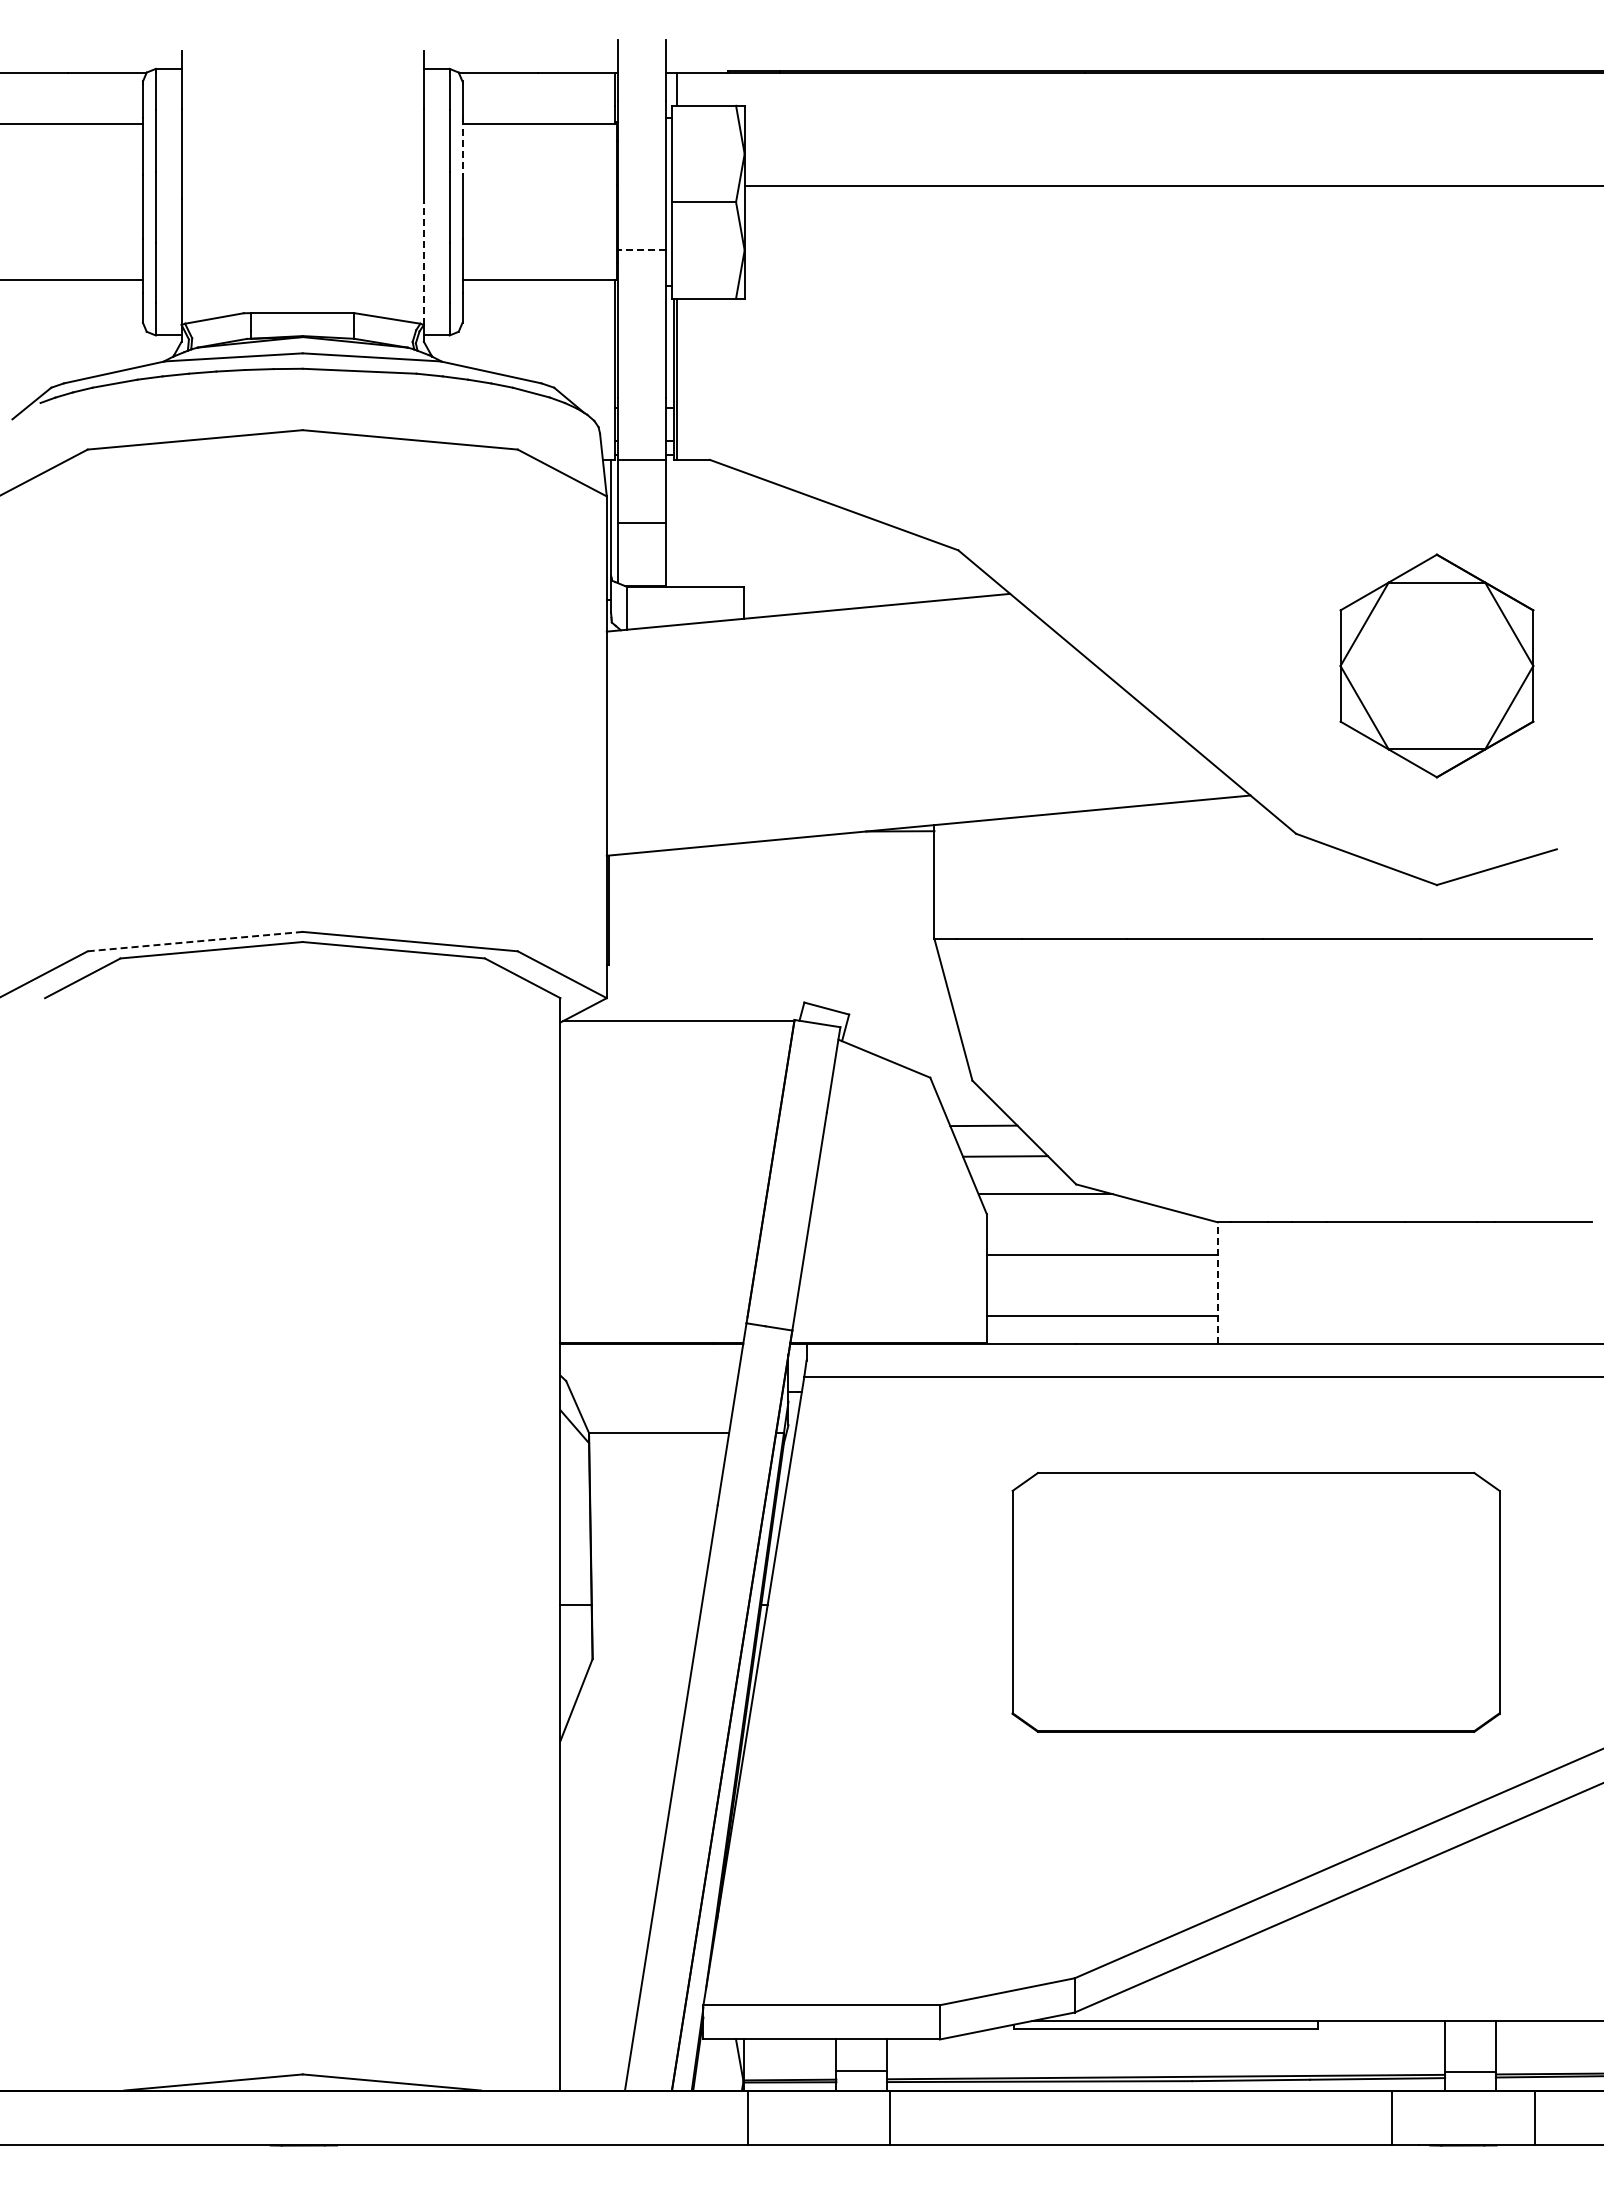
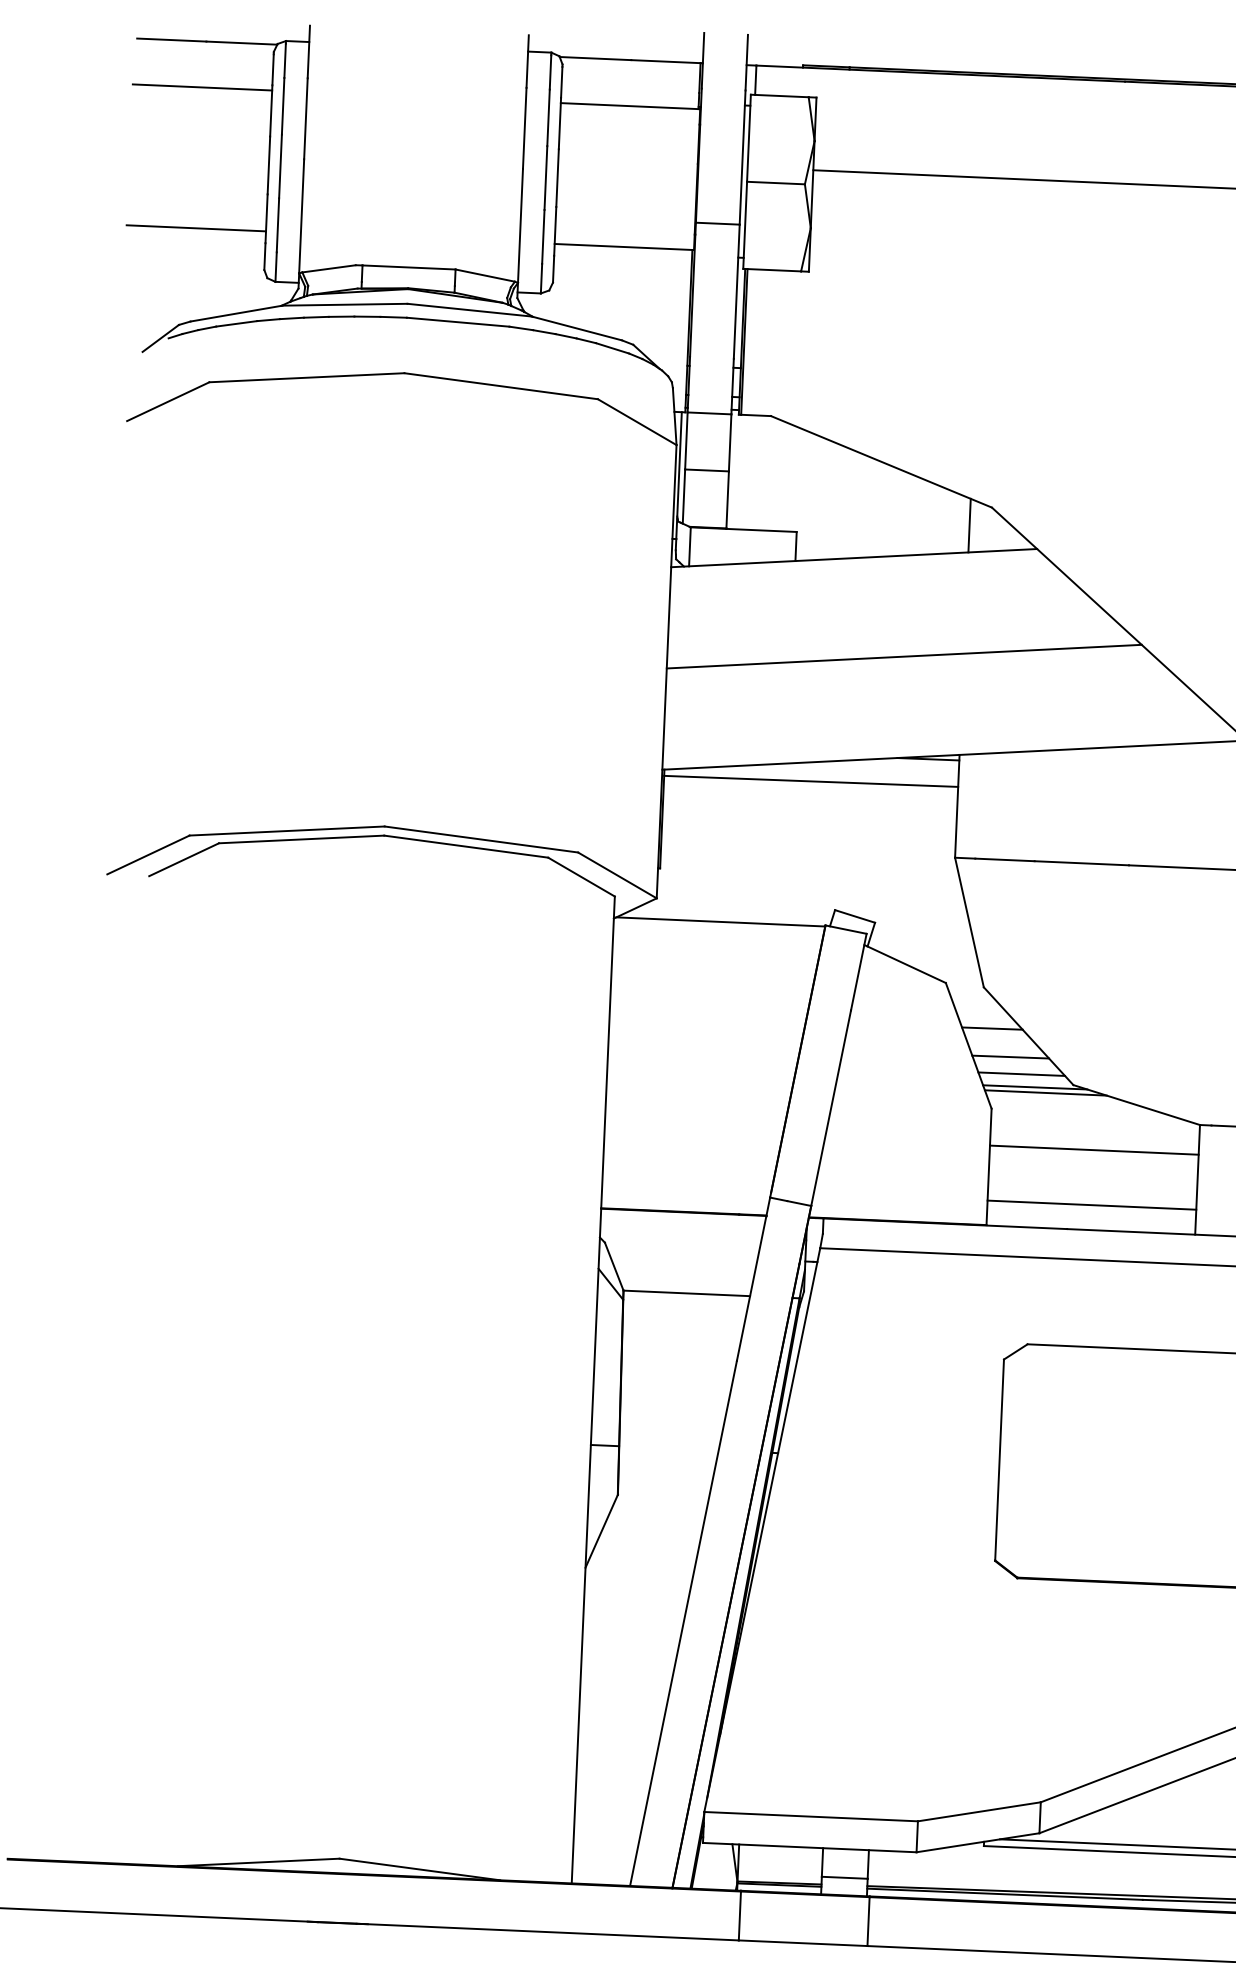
line: (462, 147) -> (559, 124), dashed -> solid
line: (641, 249) -> (717, 223), dashed -> solid
line: (423, 261) -> (520, 225), dashed -> solid
line: (934, 570) -> (969, 524), added
line: (868, 718) -> (904, 656), added
line: (771, 861) -> (810, 781), added
line: (195, 941) -> (287, 830), dashed -> solid
line: (1018, 1174) -> (1021, 1073), added
line: (1033, 1188) -> (1034, 1087), added
line: (1217, 1283) -> (1197, 1180), dashed -> solid

